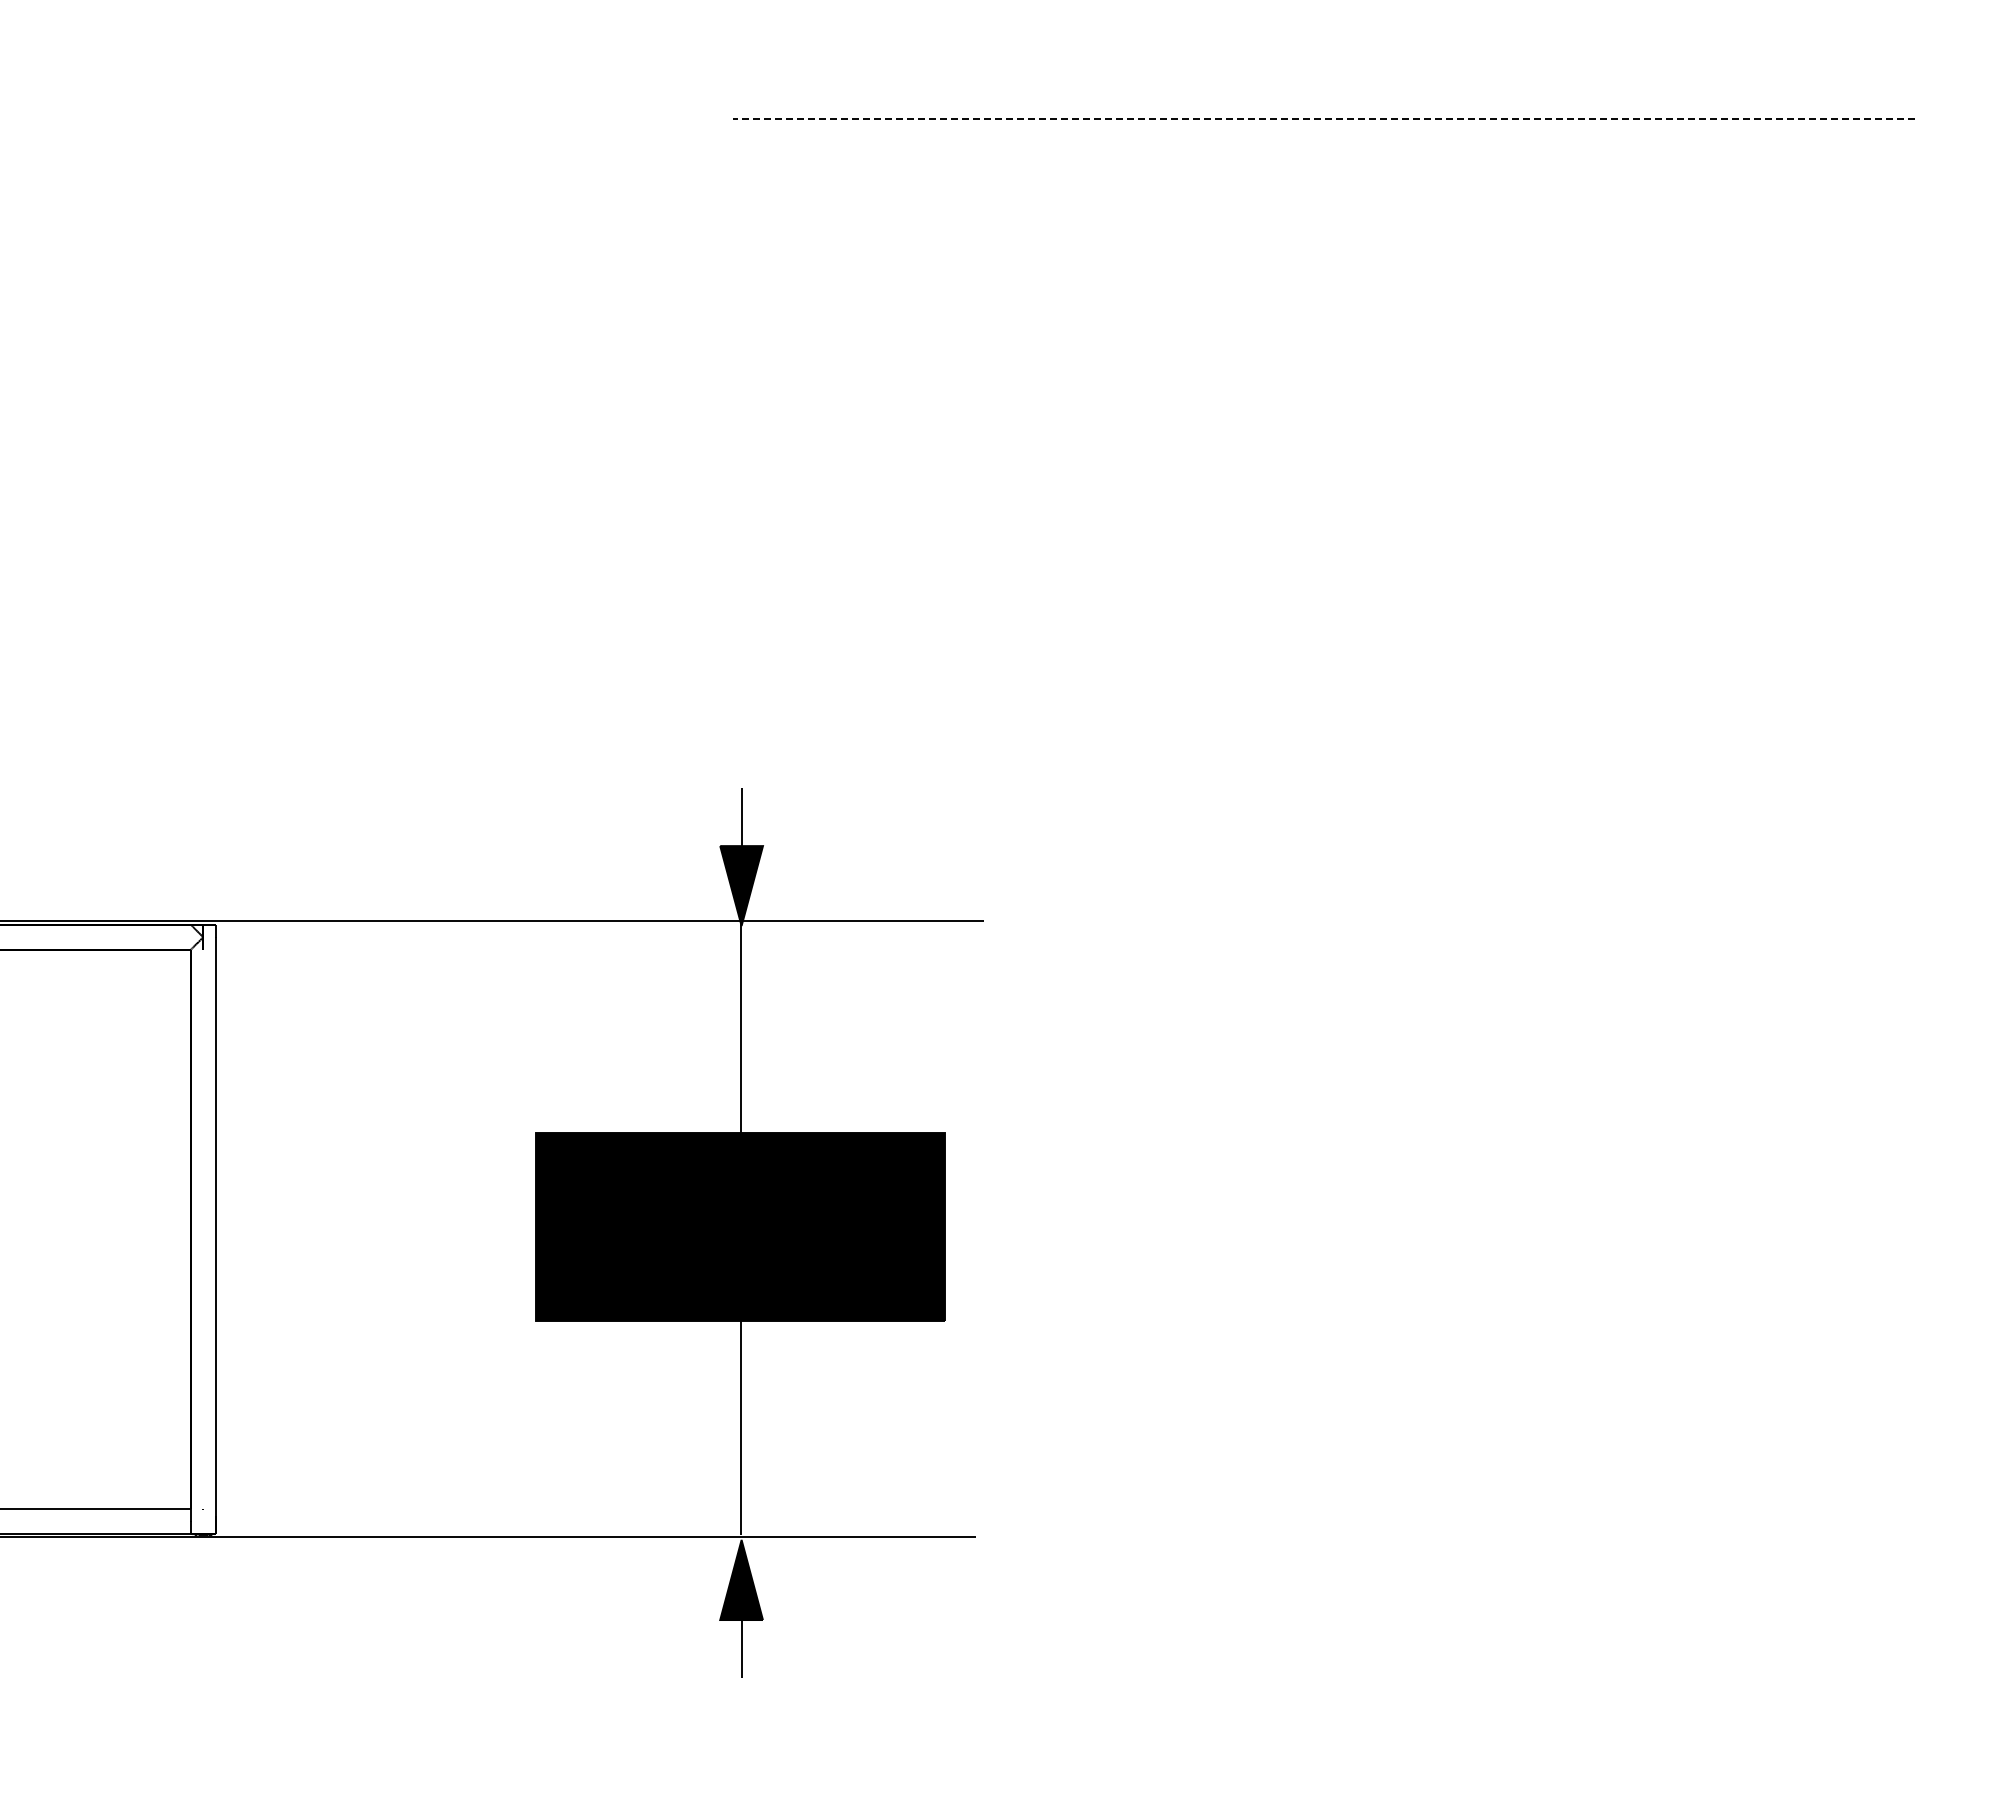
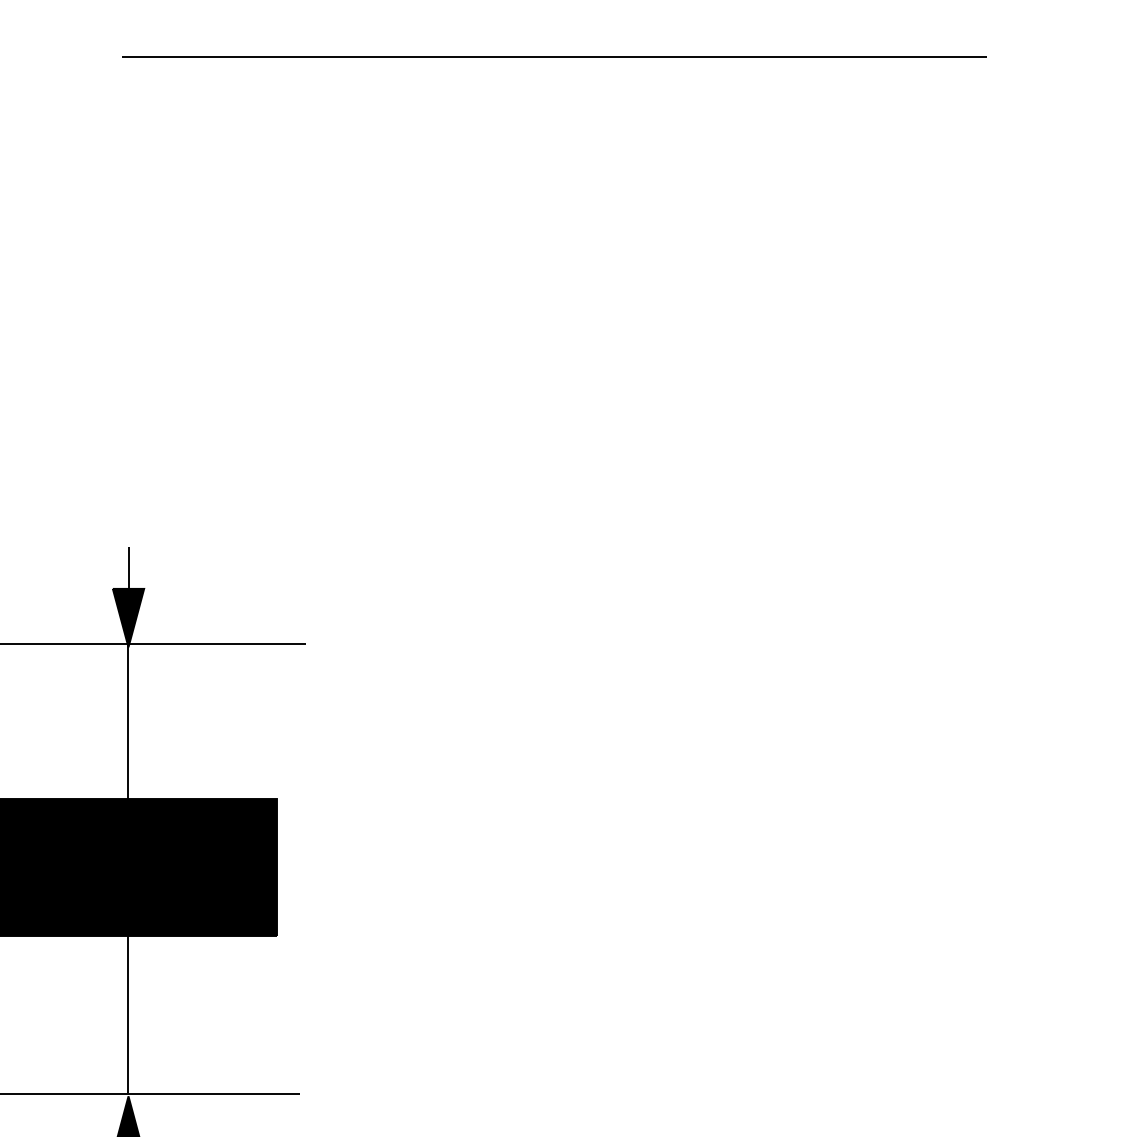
line: (1323, 119) -> (554, 57), dashed -> solid

